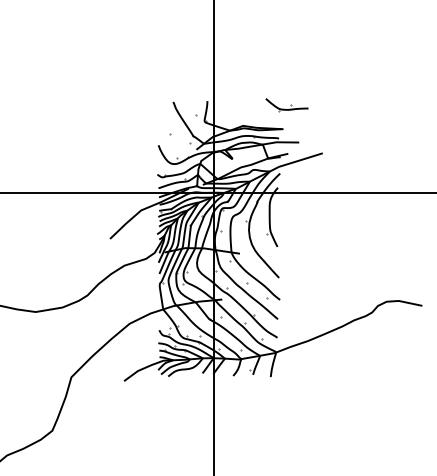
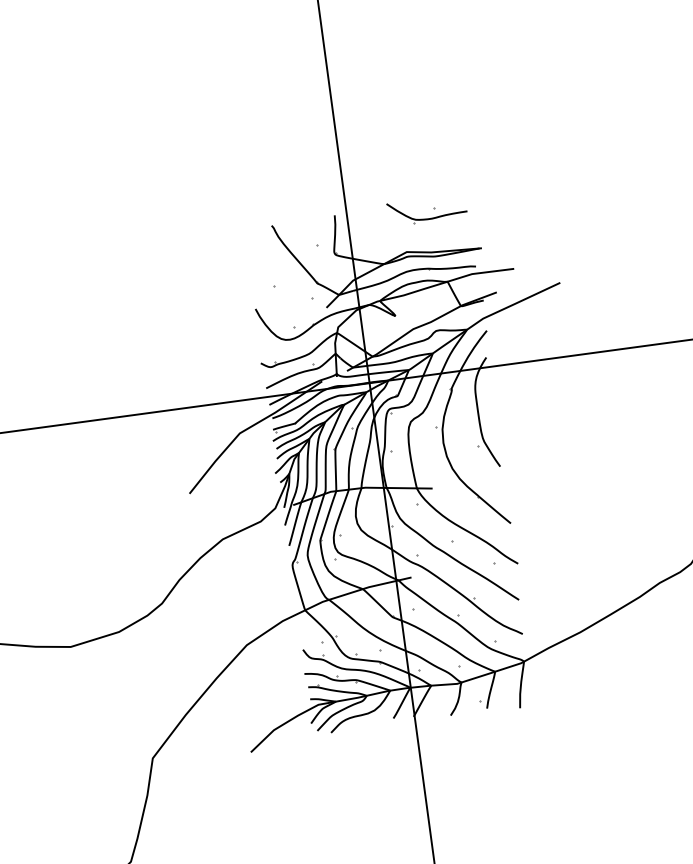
part: (286, 105) -> (426, 211), moved

